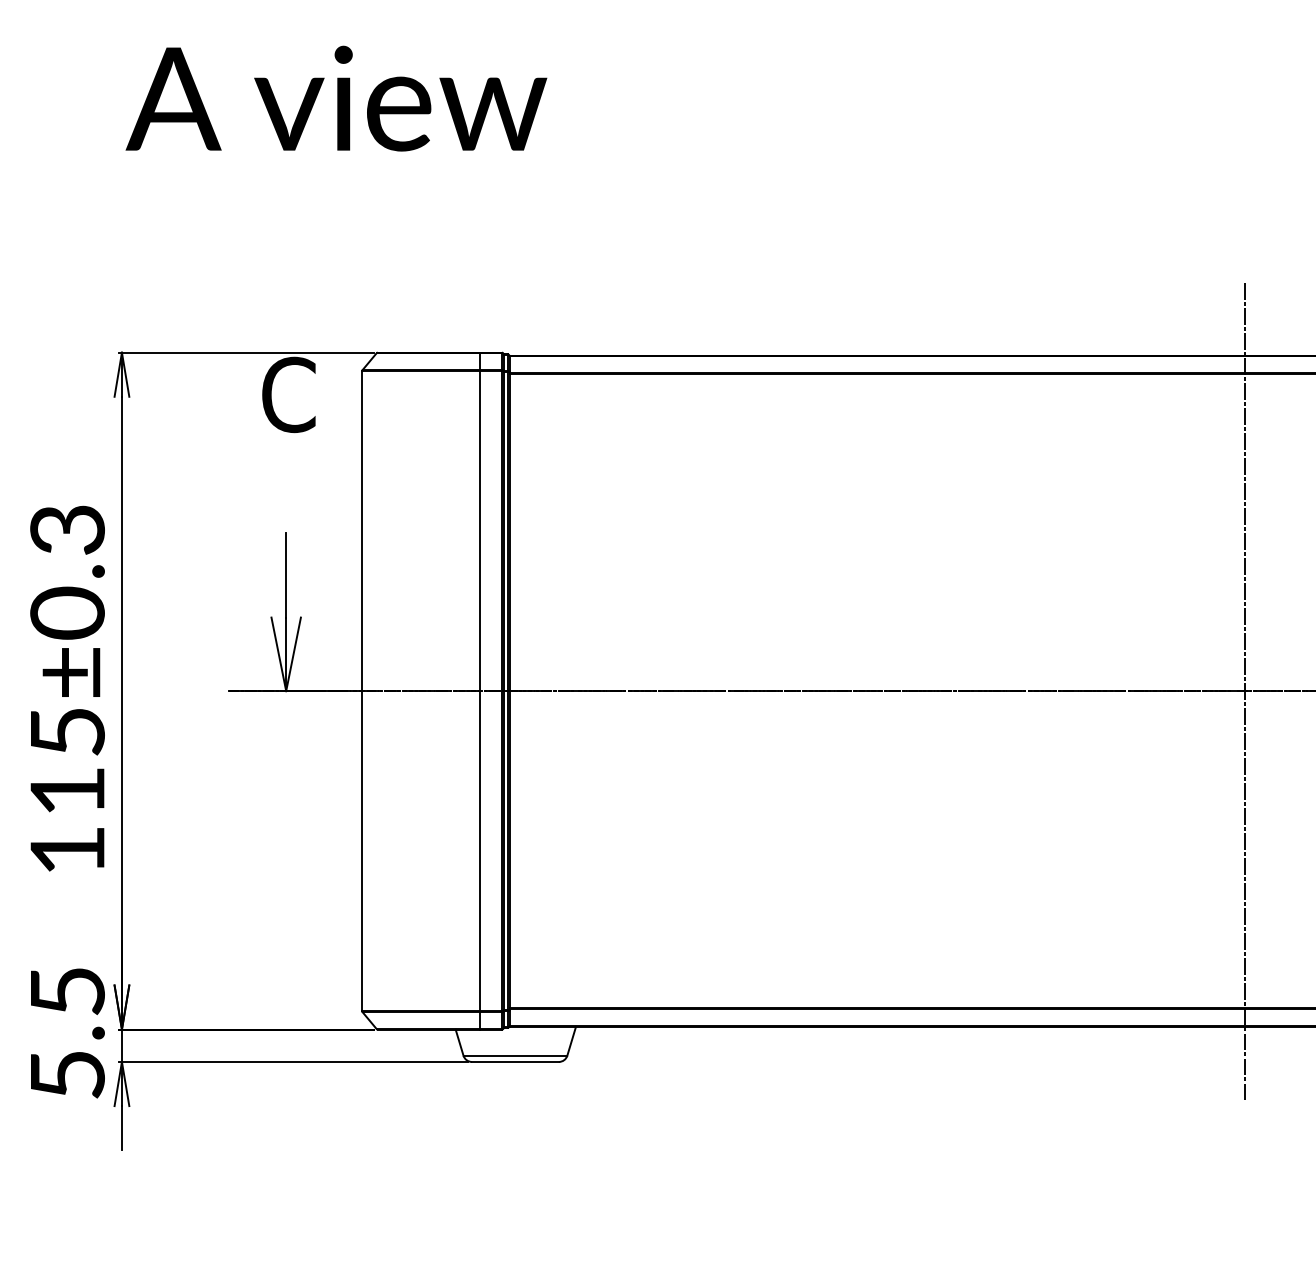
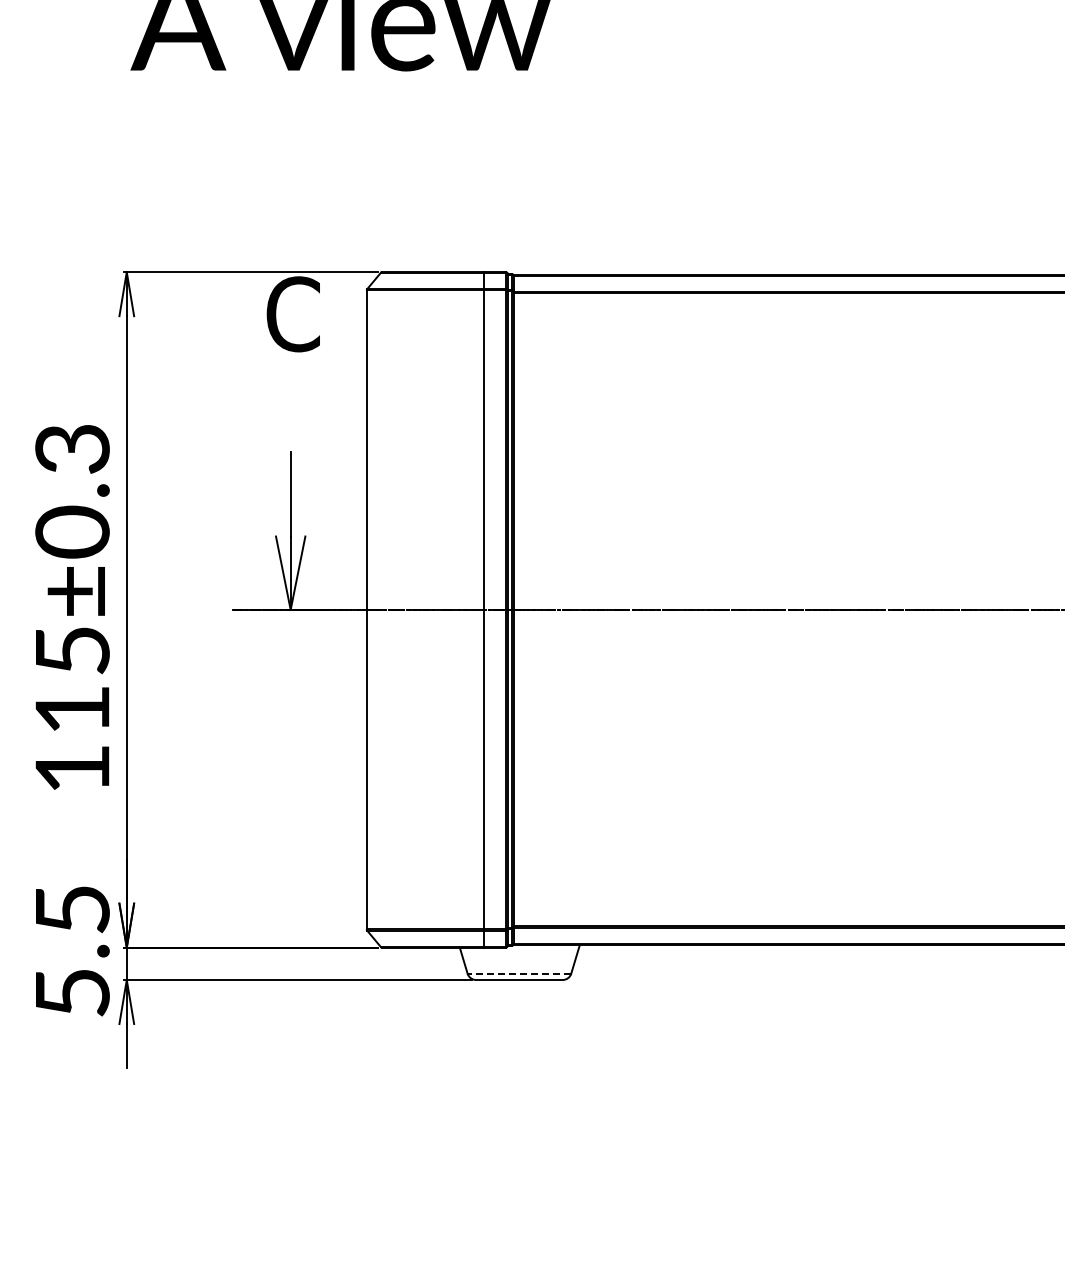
line: (515, 1055) -> (519, 973), solid -> dashed

